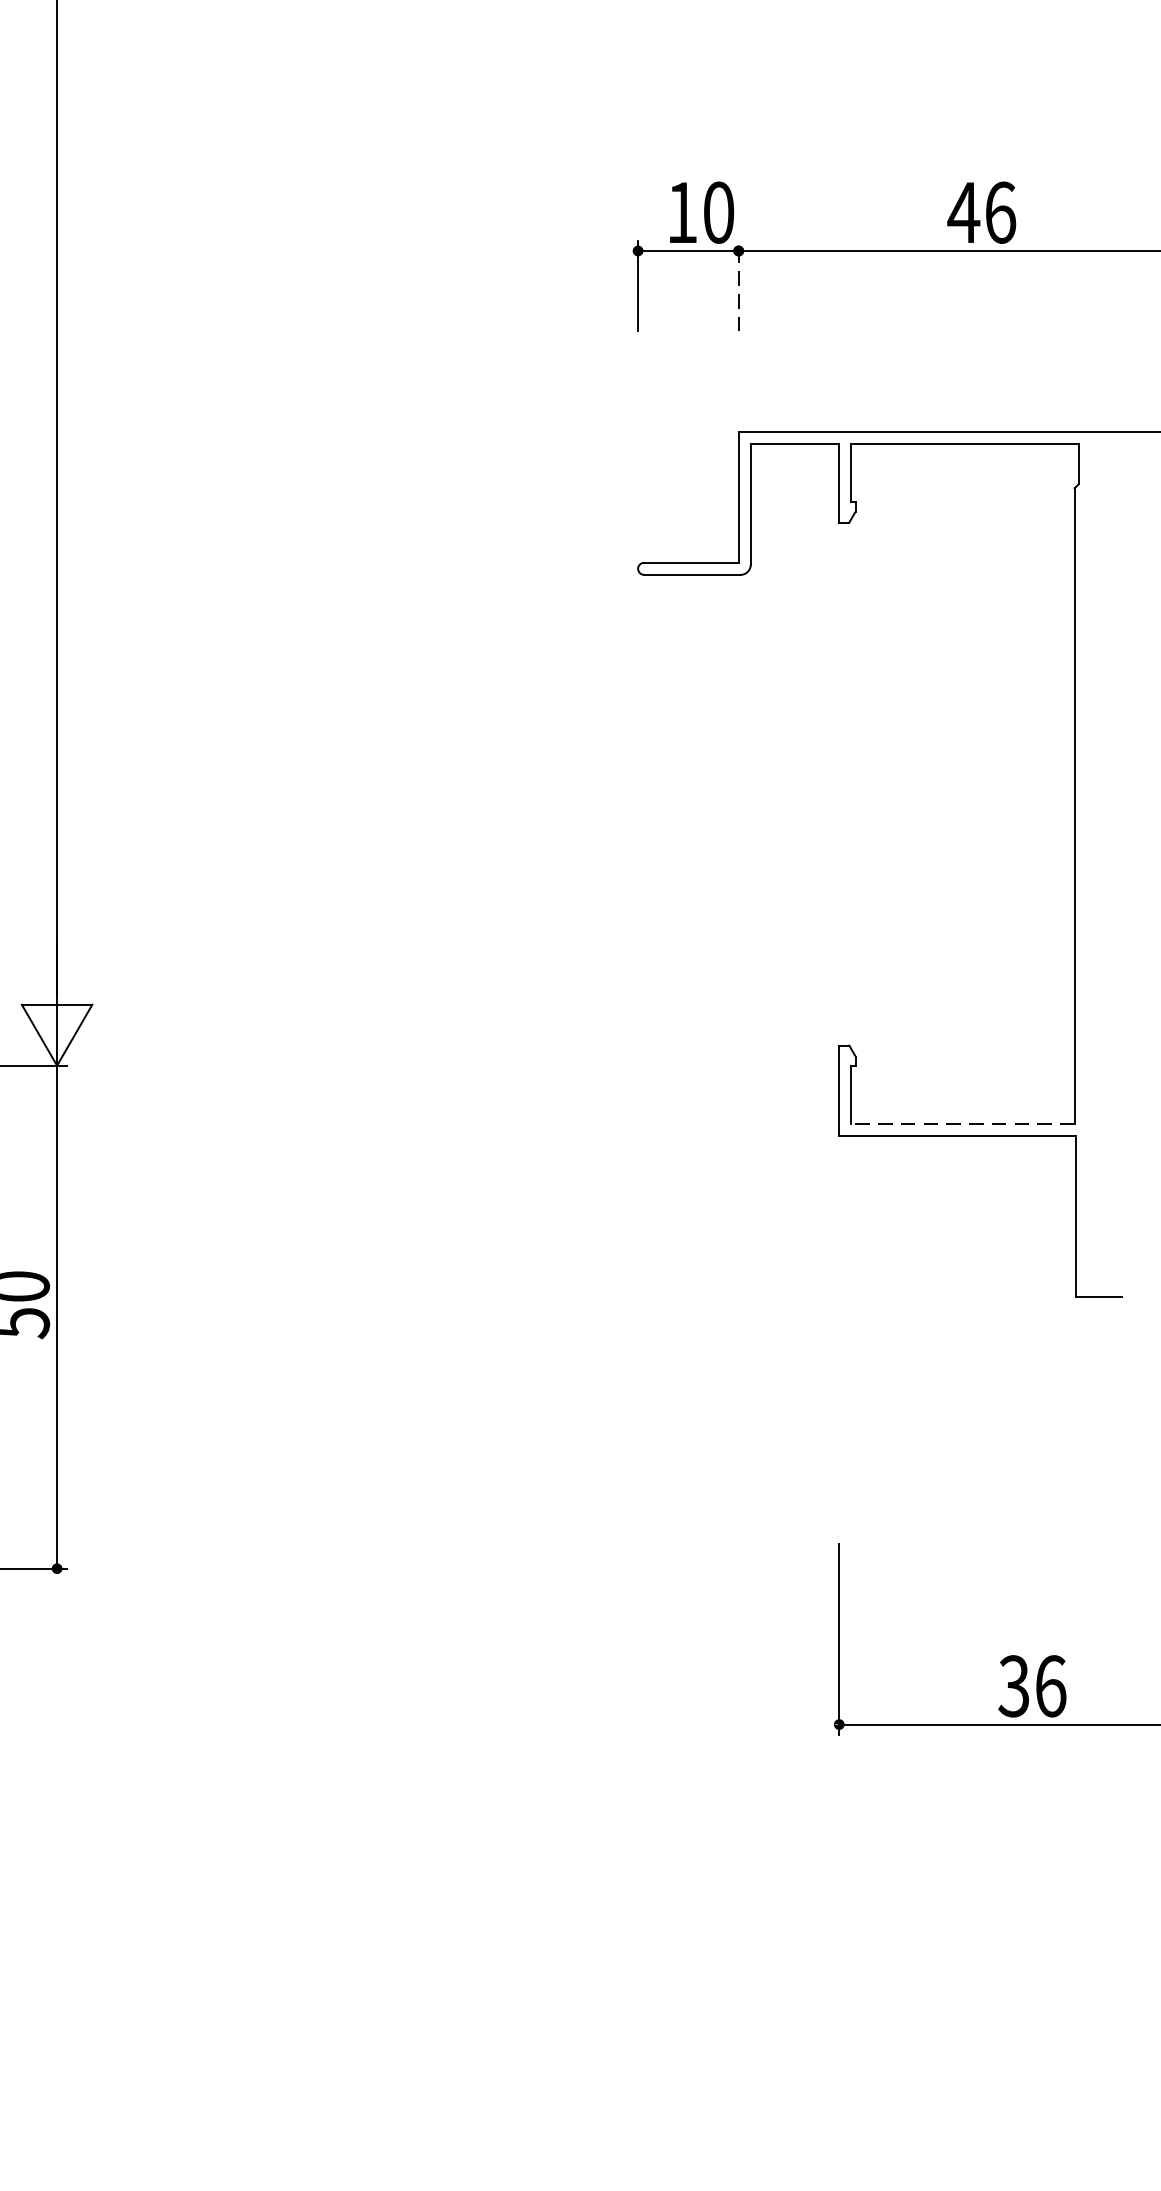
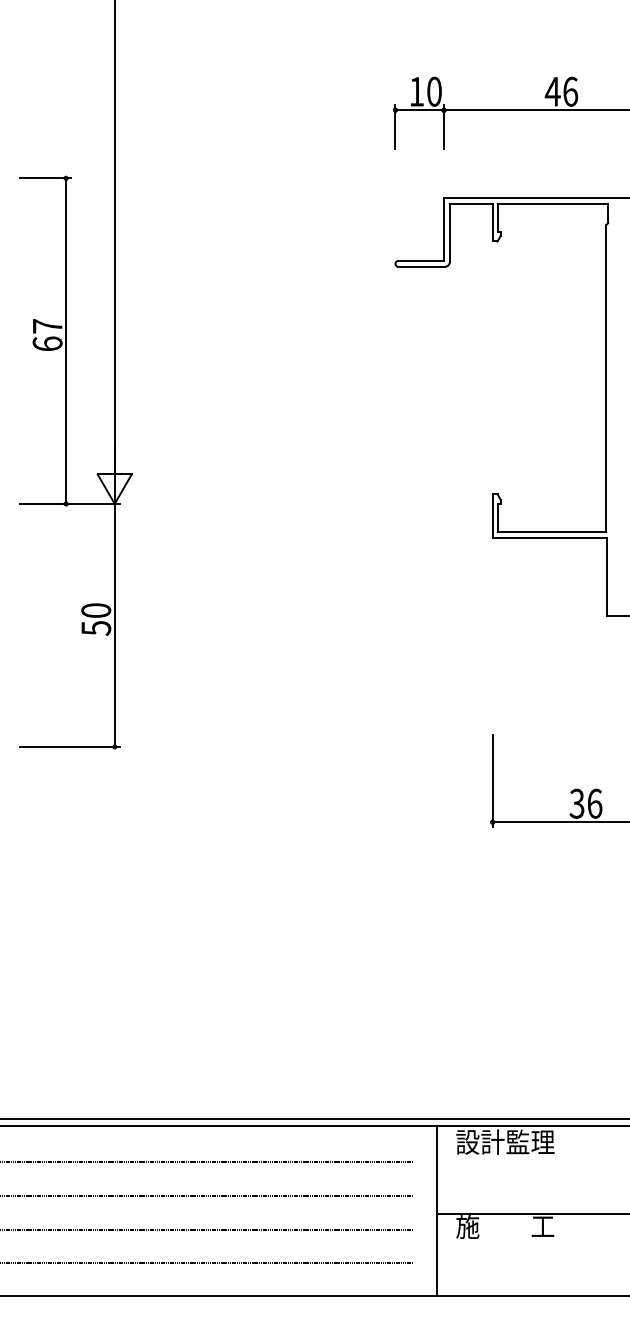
line: (739, 286) -> (444, 127), dashed -> solid
line: (963, 1124) -> (552, 532), dashed -> solid

